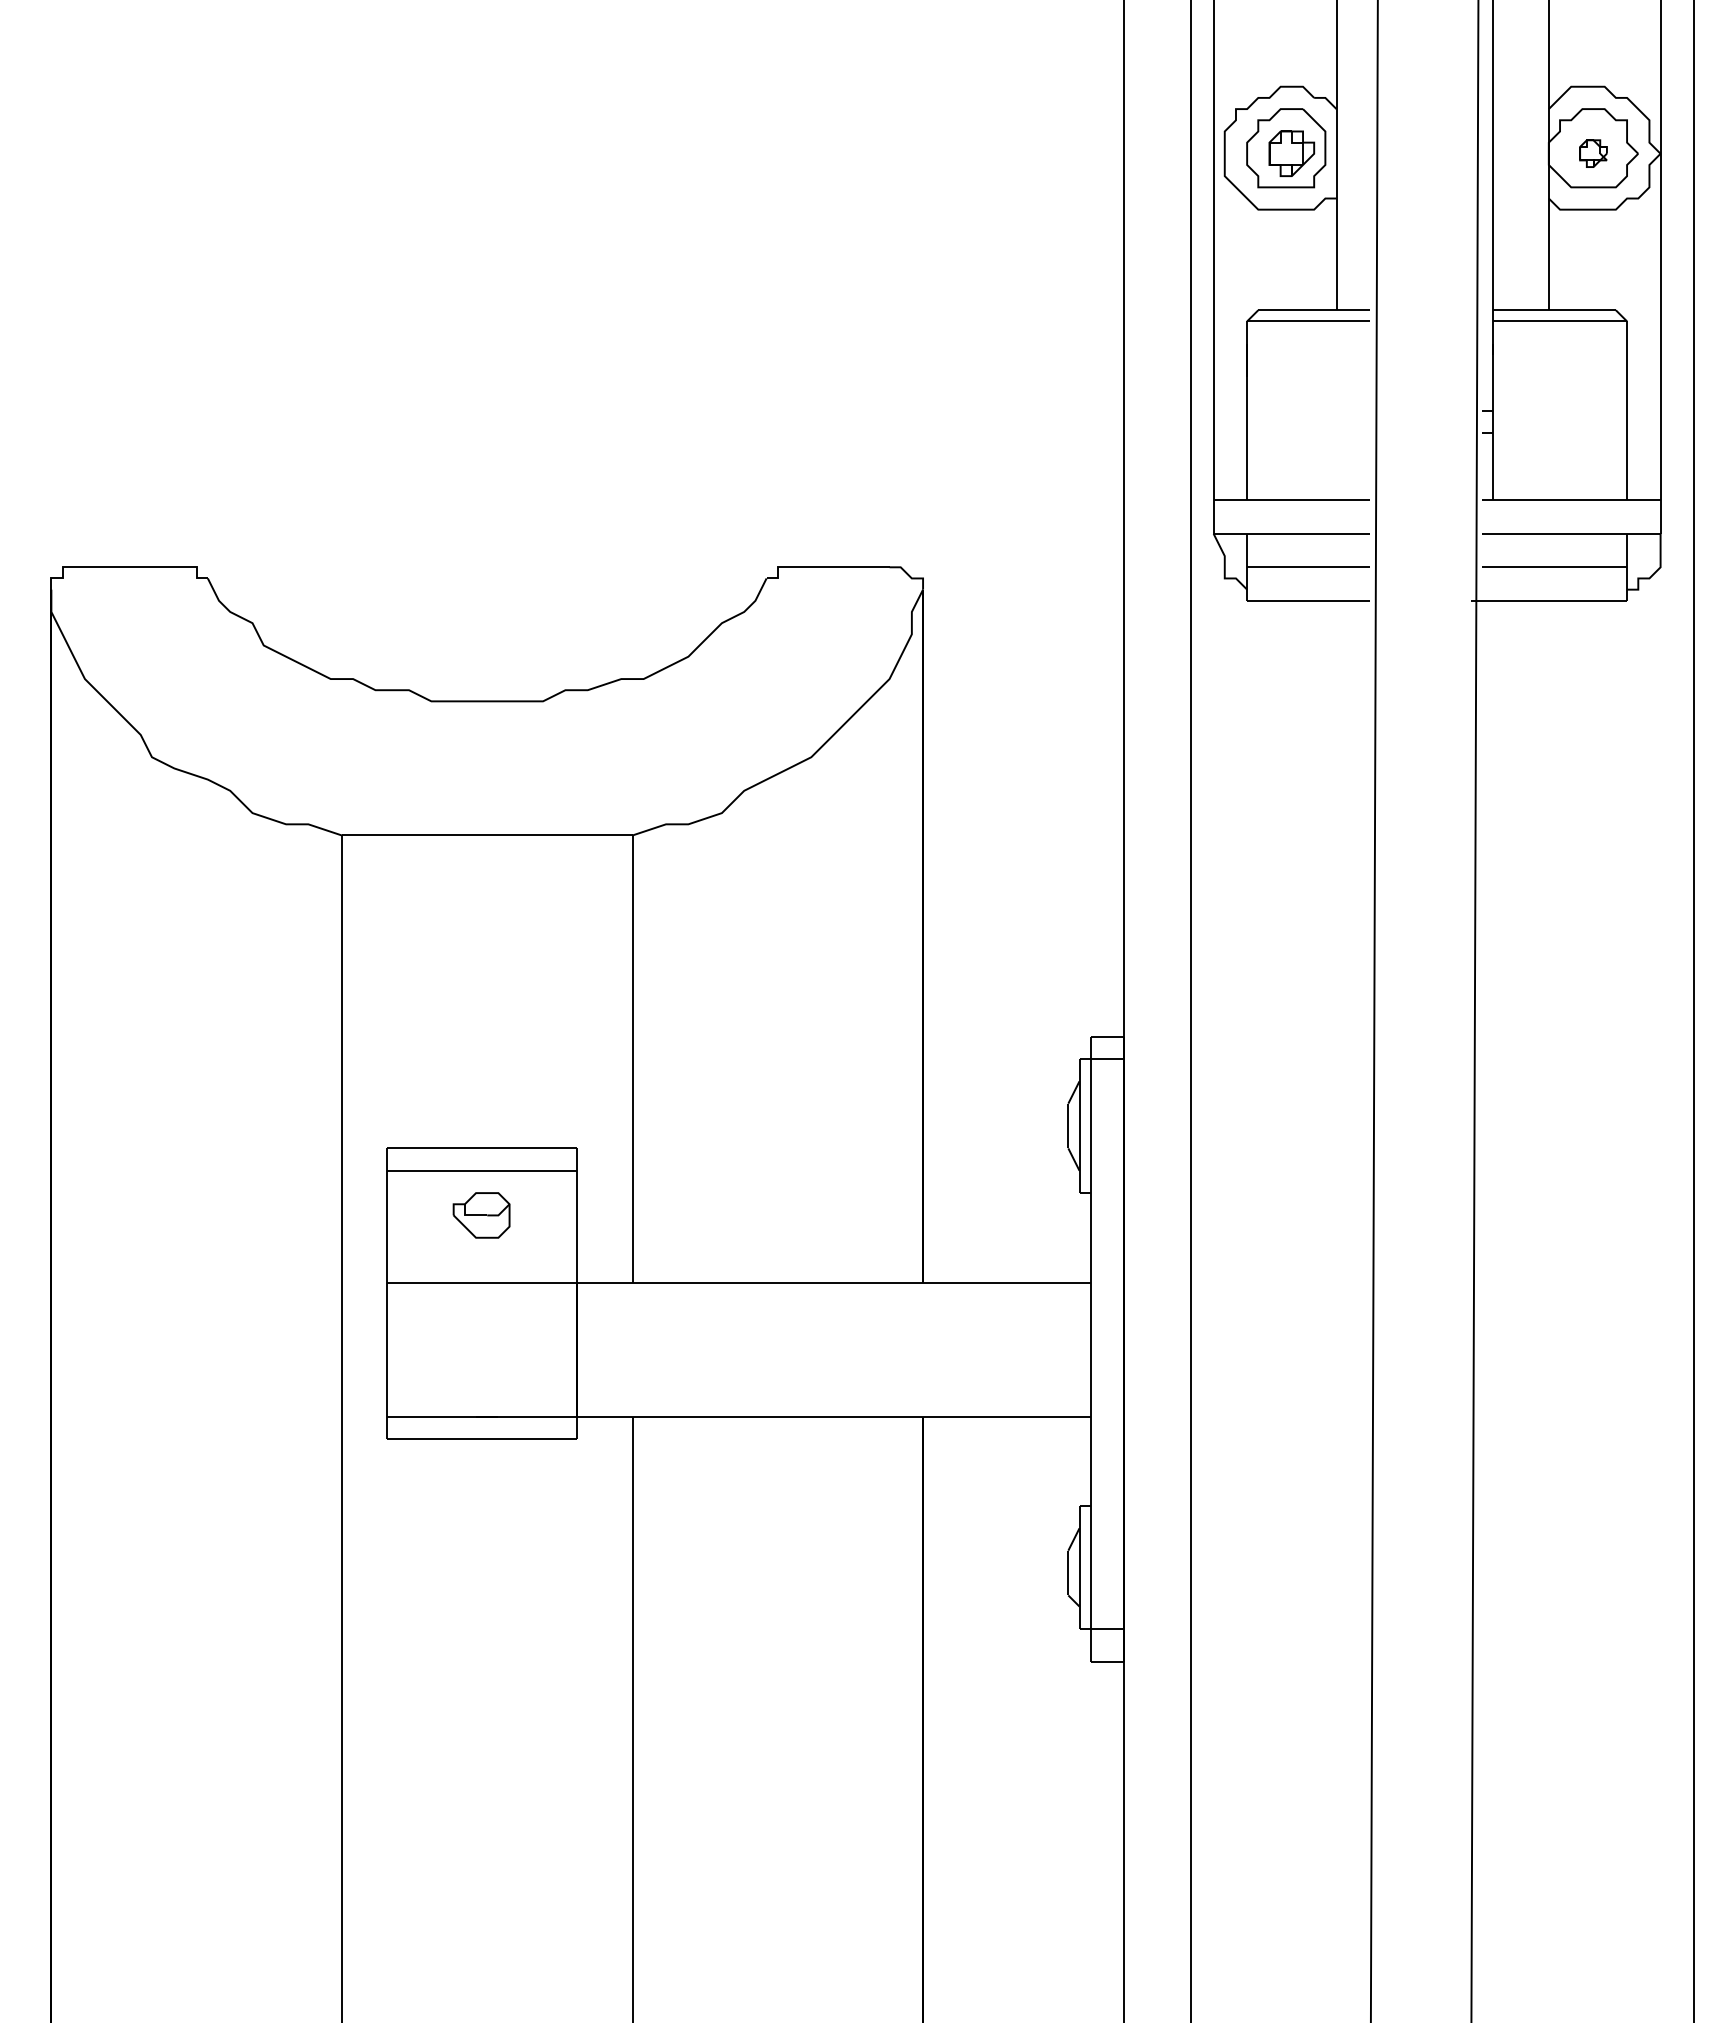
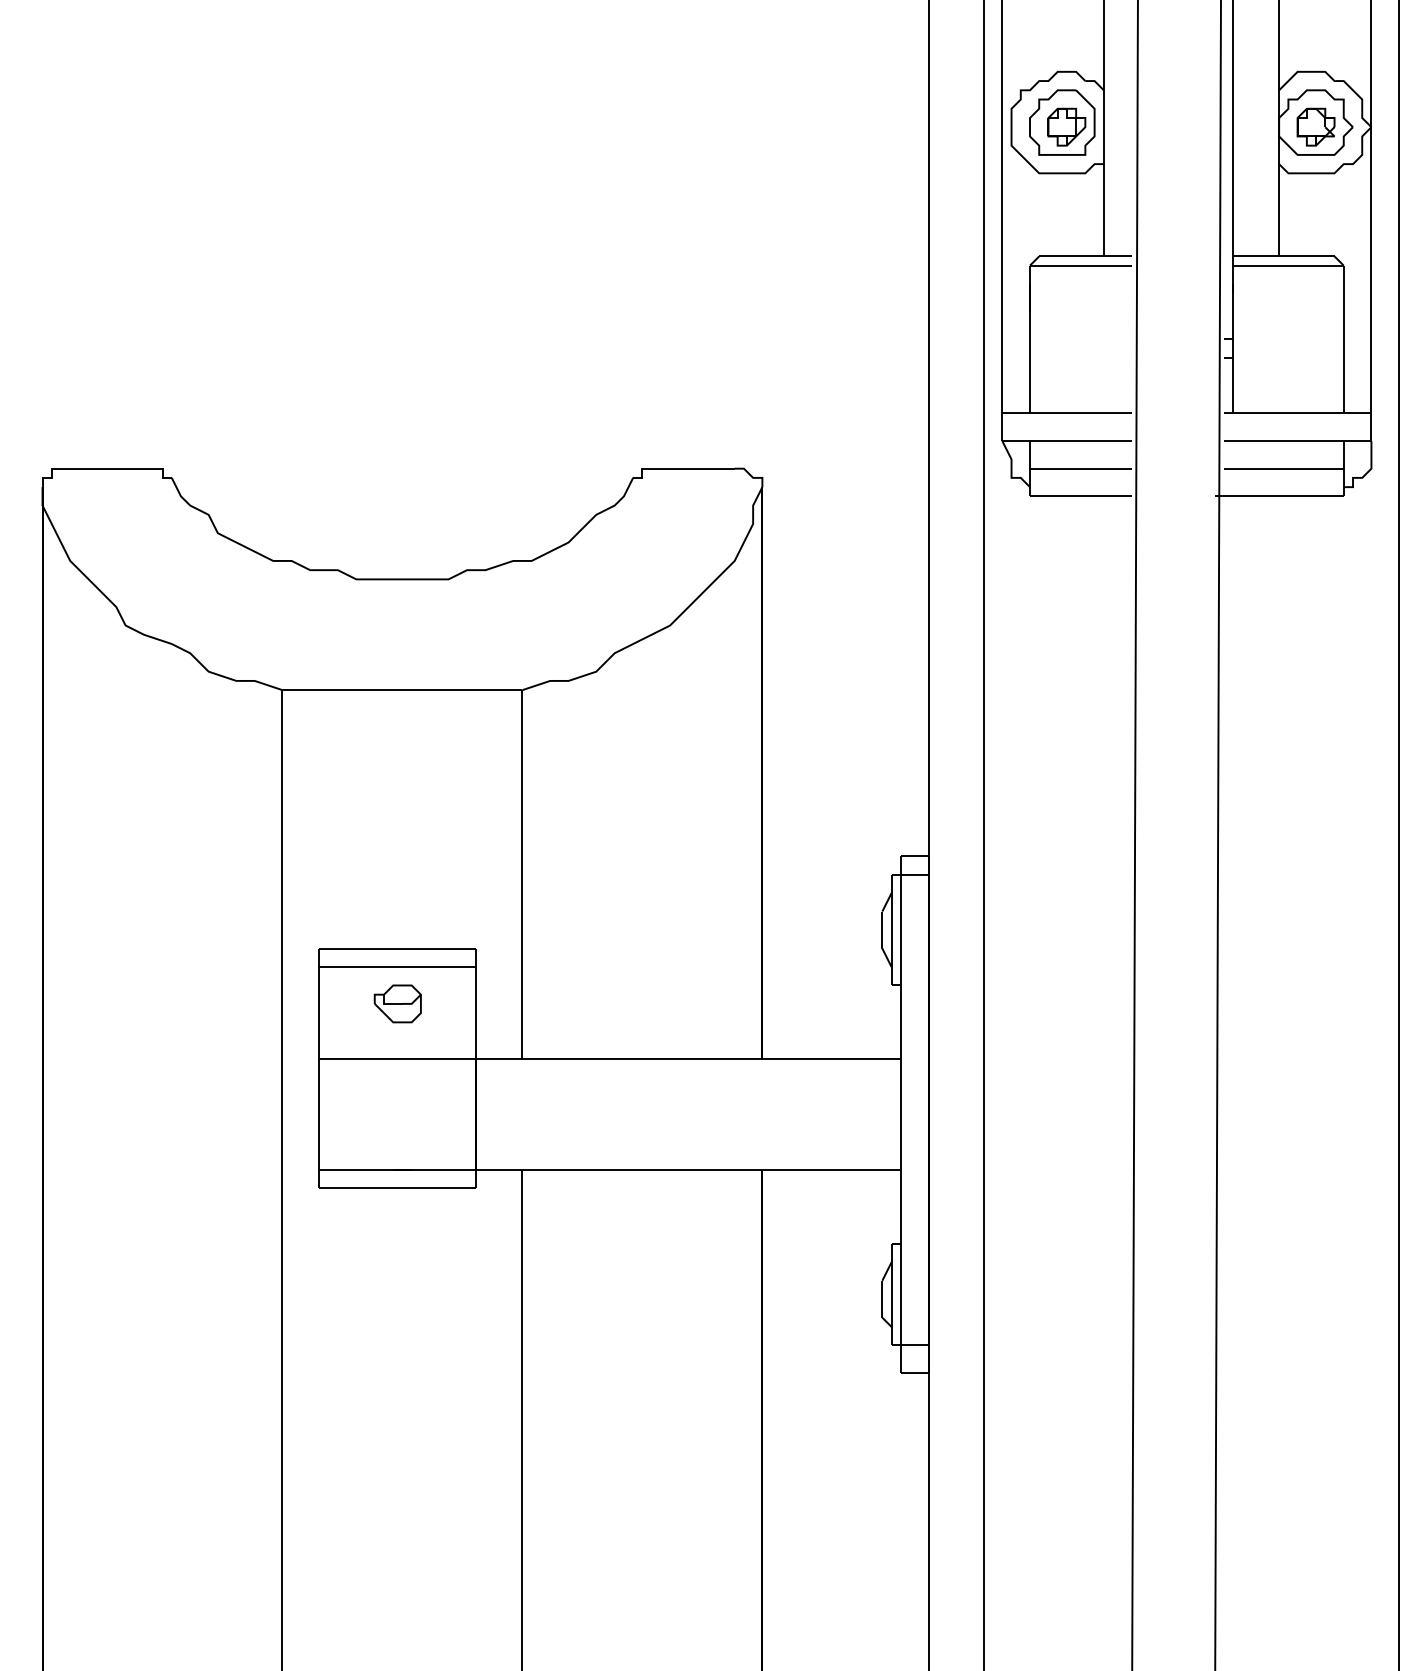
part: (1593, 153) -> (1316, 126), size x1.67

